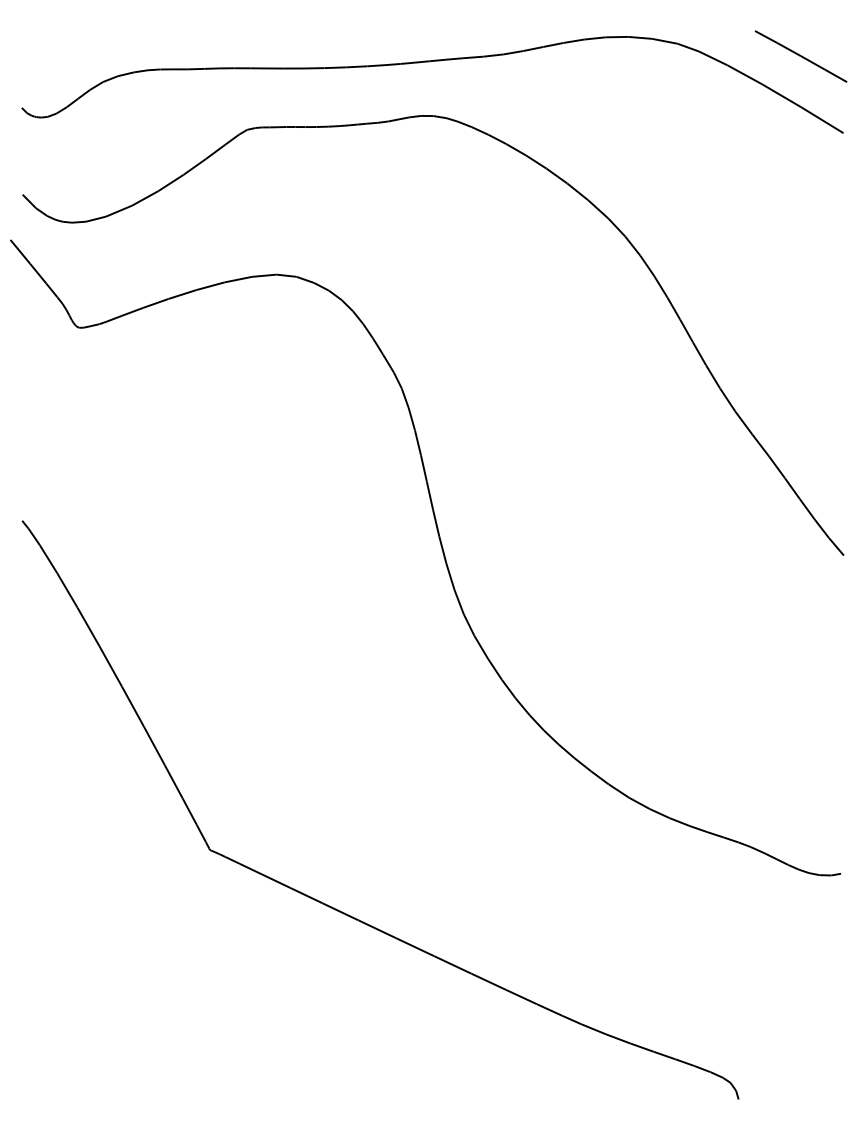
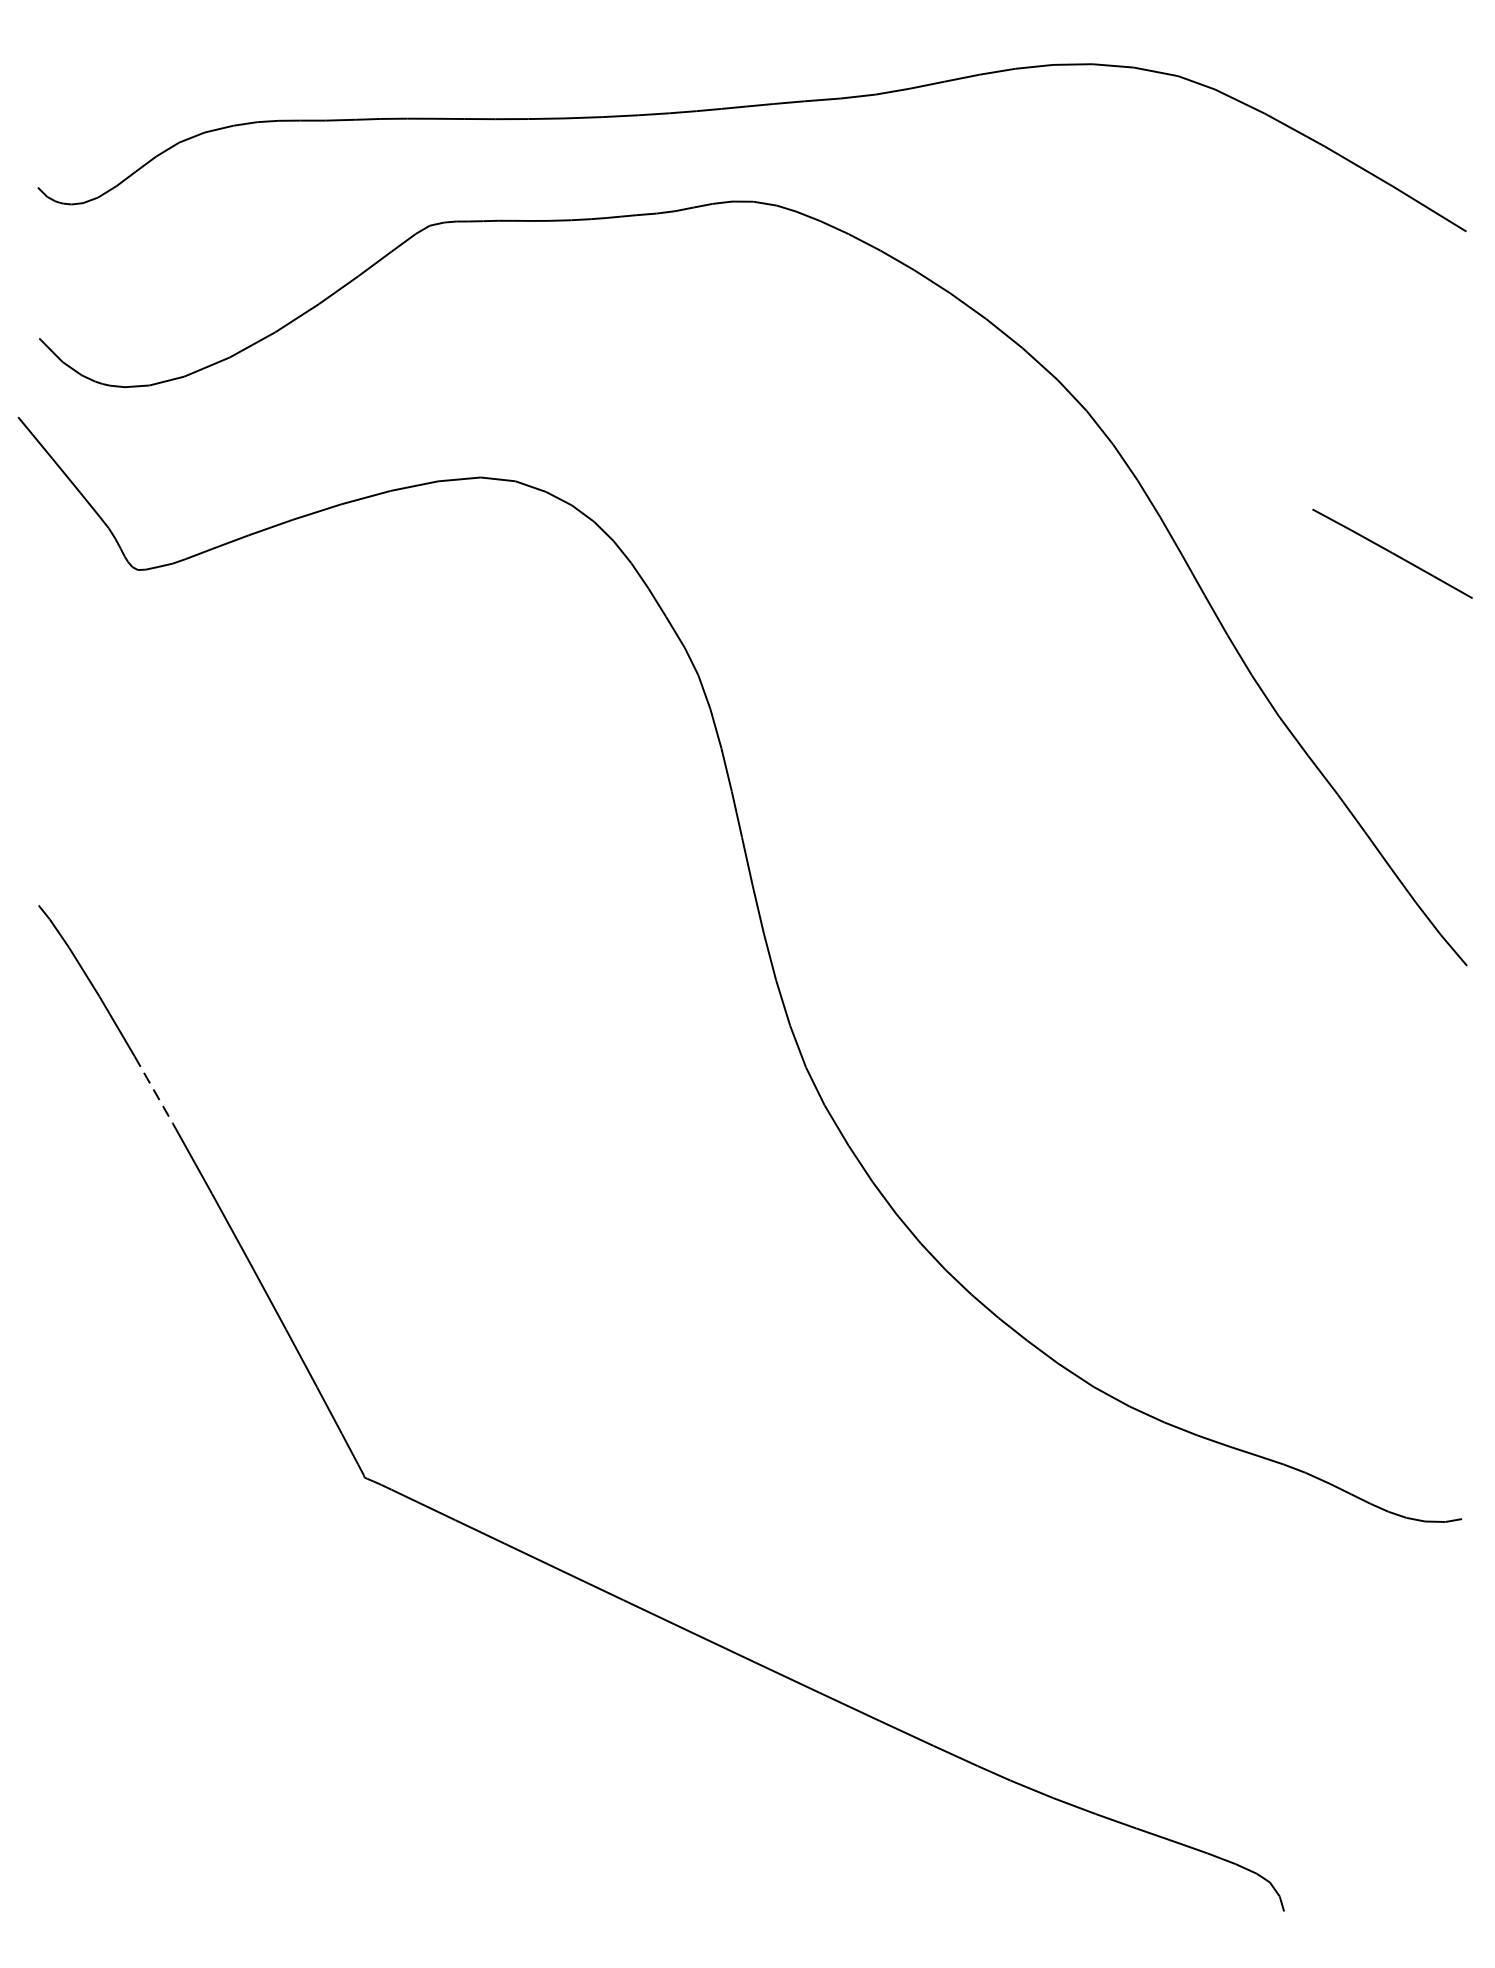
line: (800, 56) -> (1391, 553), moved
line: (88, 627) -> (153, 1090), solid -> dashed

